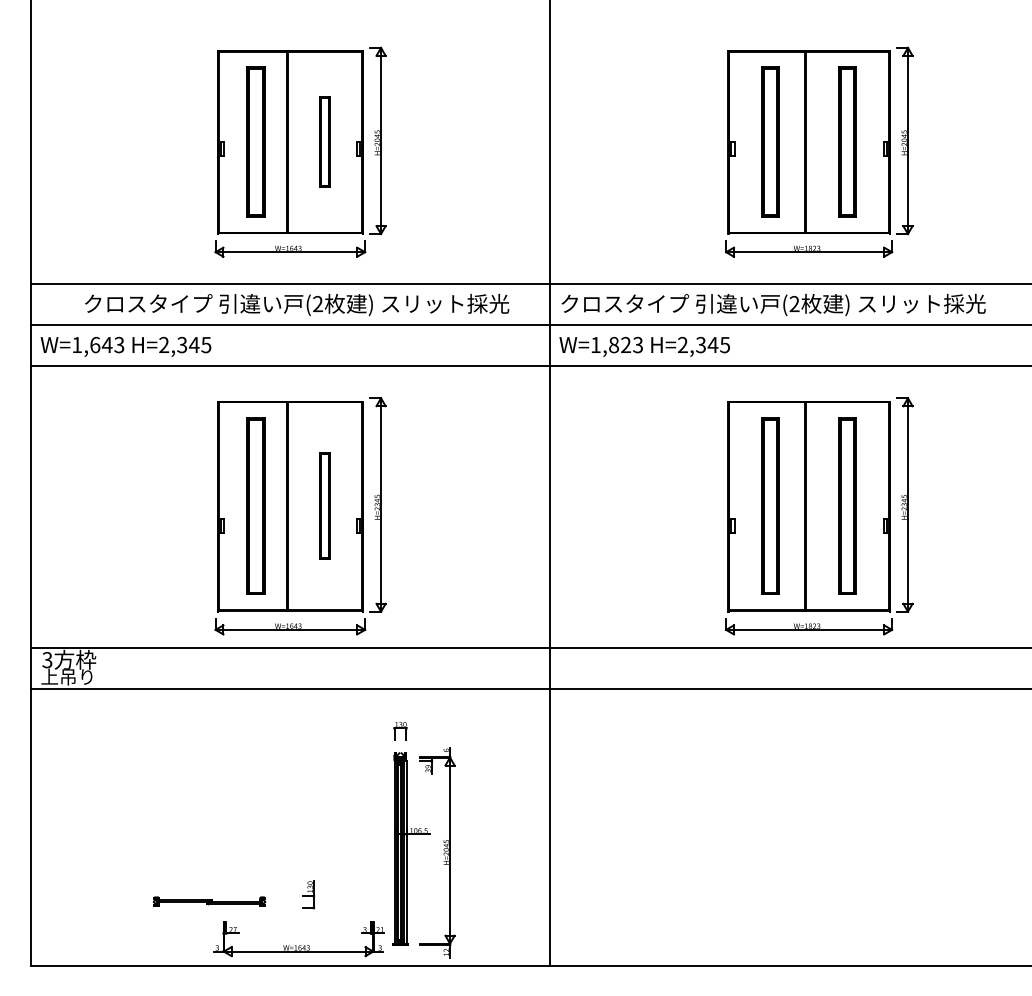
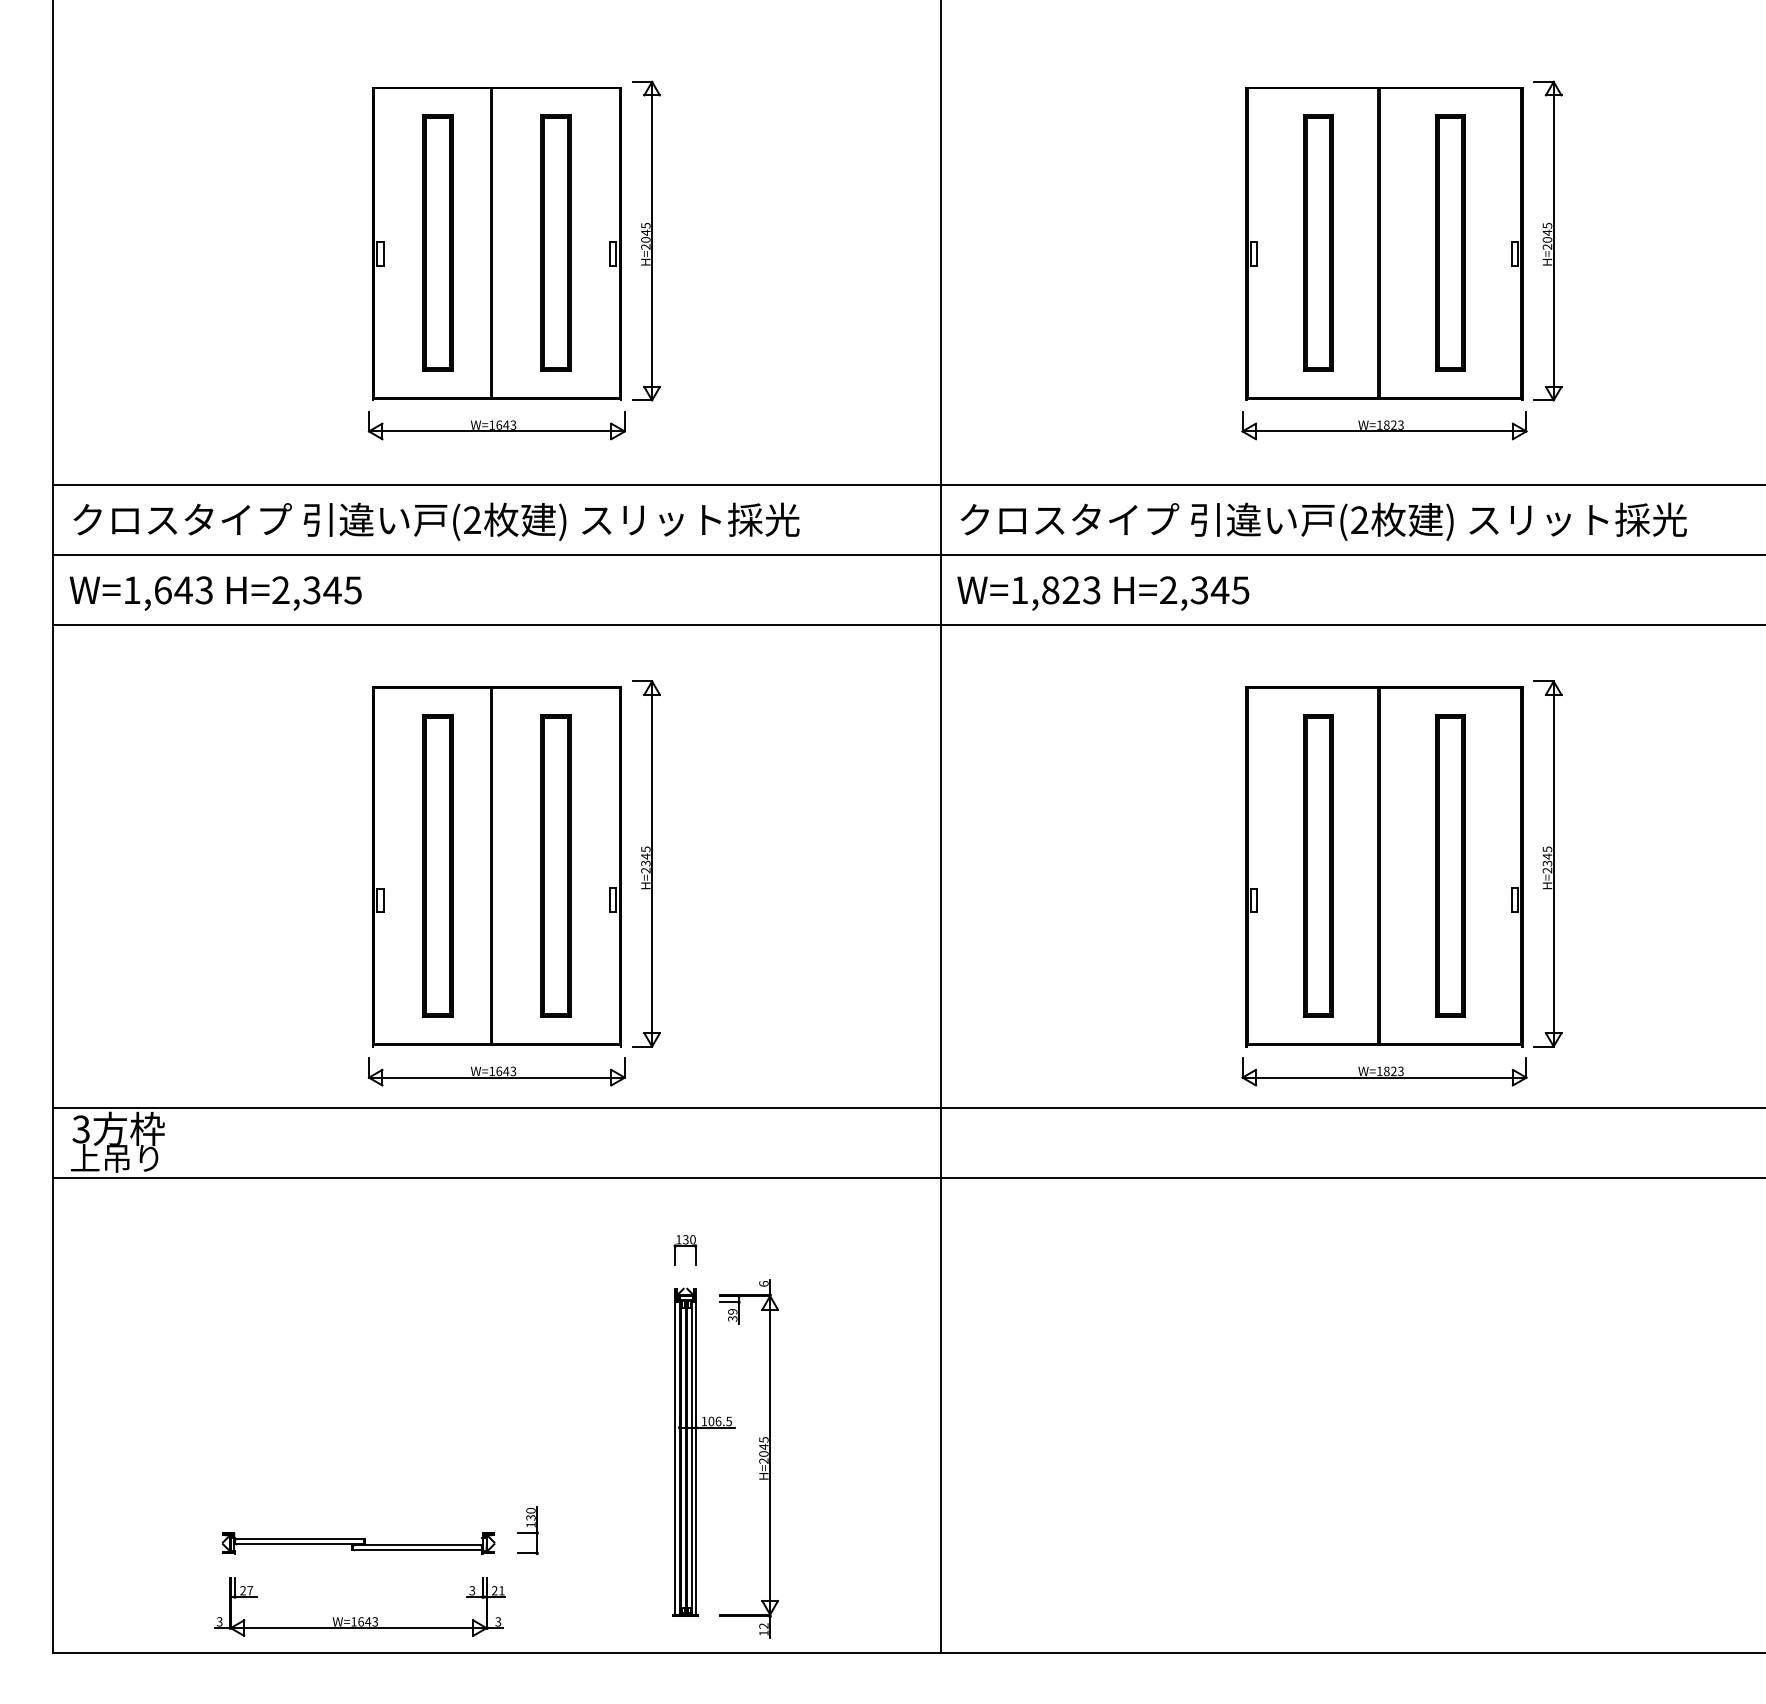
part: (324, 141) -> (555, 242), size x1.67
text: (297, 304) -> (437, 520), moved
part: (324, 505) -> (555, 864), size x1.67
part: (209, 901) -> (358, 1542), size x1.43
part: (299, 945) -> (360, 1617), moved

